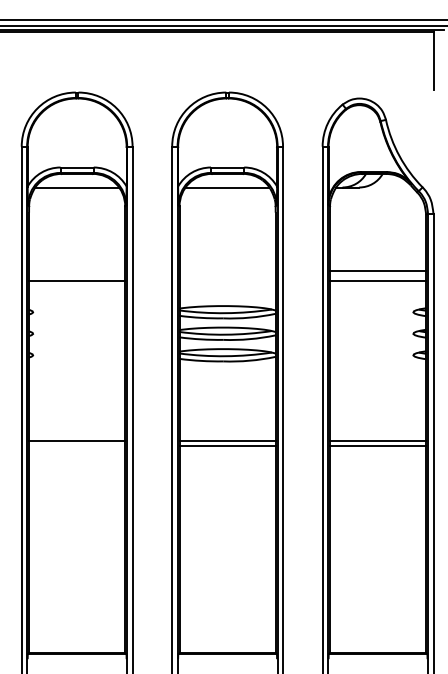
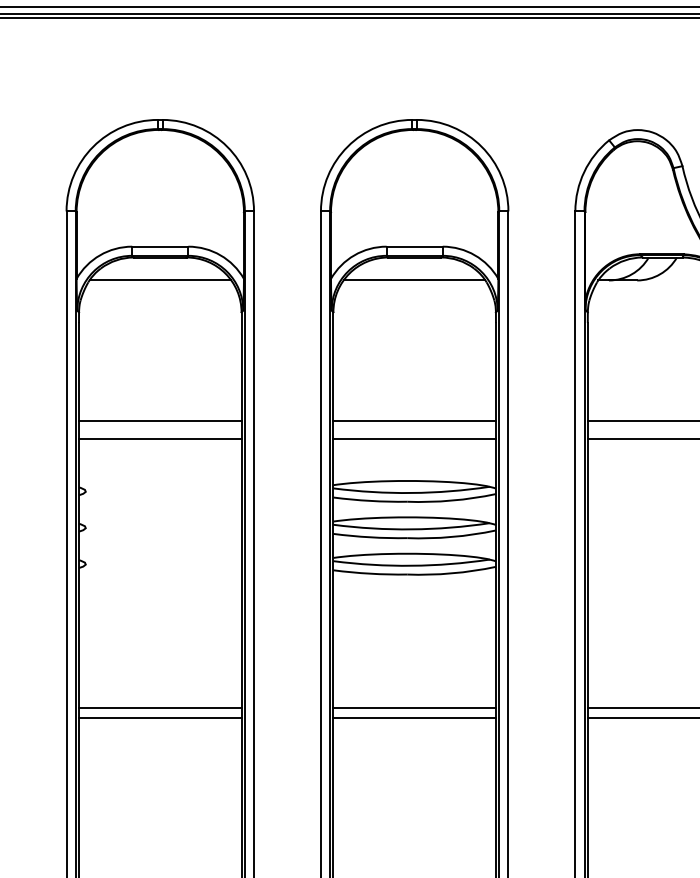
line: (77, 270) -> (160, 420), added
line: (227, 270) -> (414, 420), added
line: (227, 281) -> (414, 439), added
line: (77, 446) -> (160, 718), added

